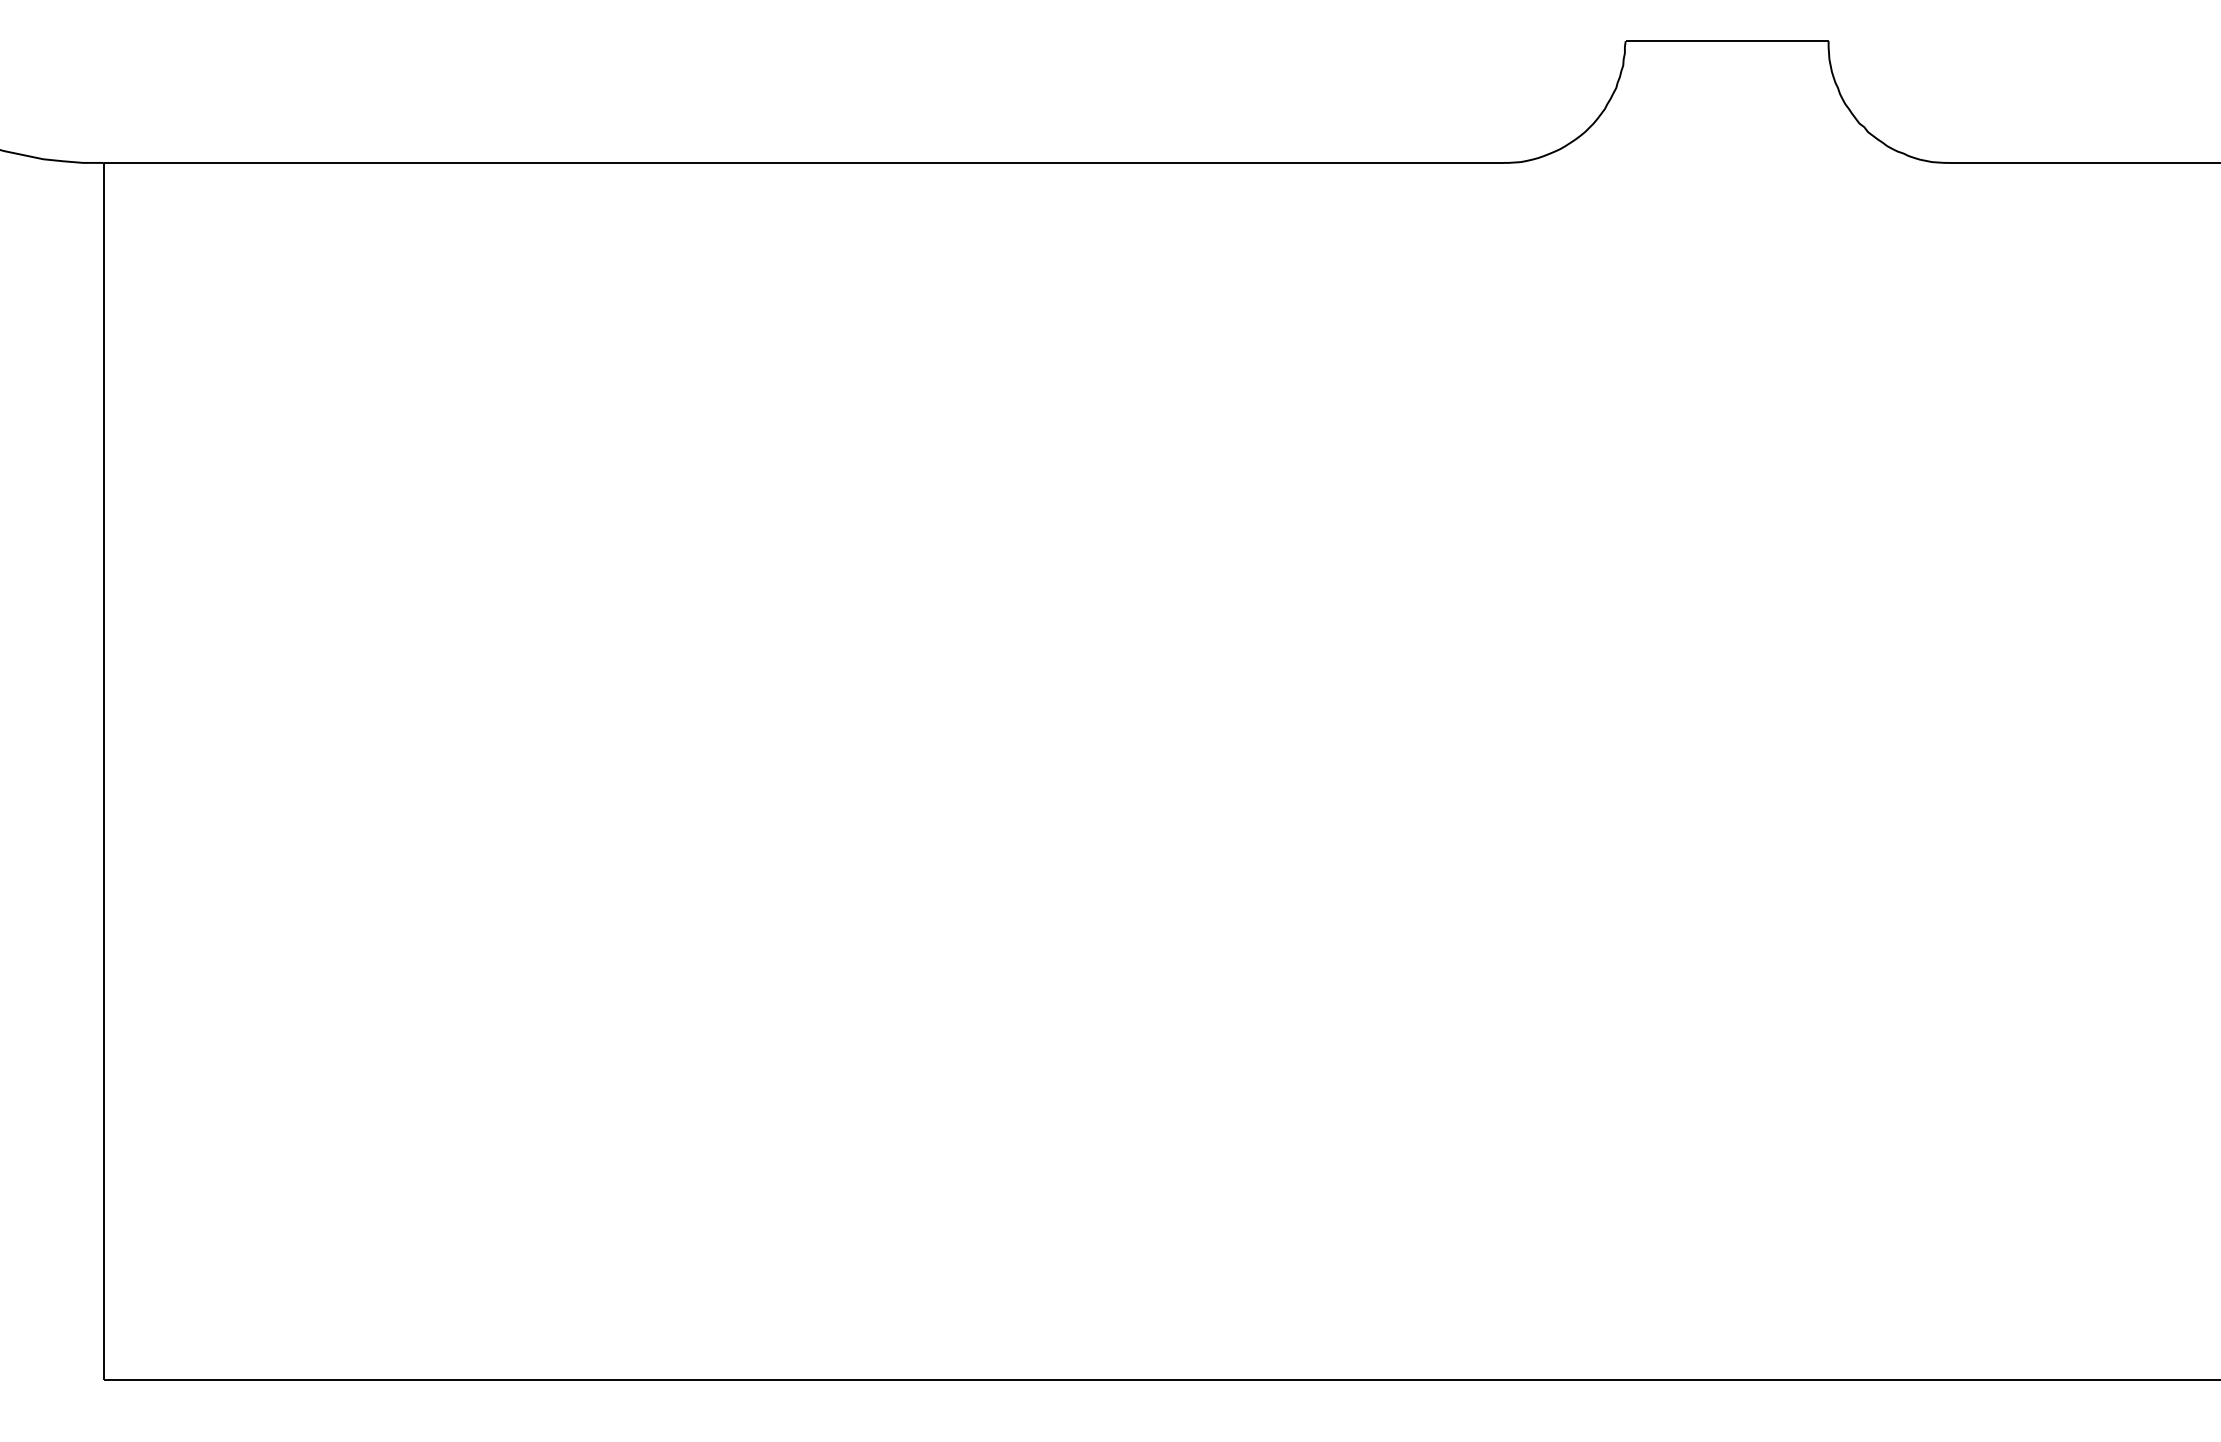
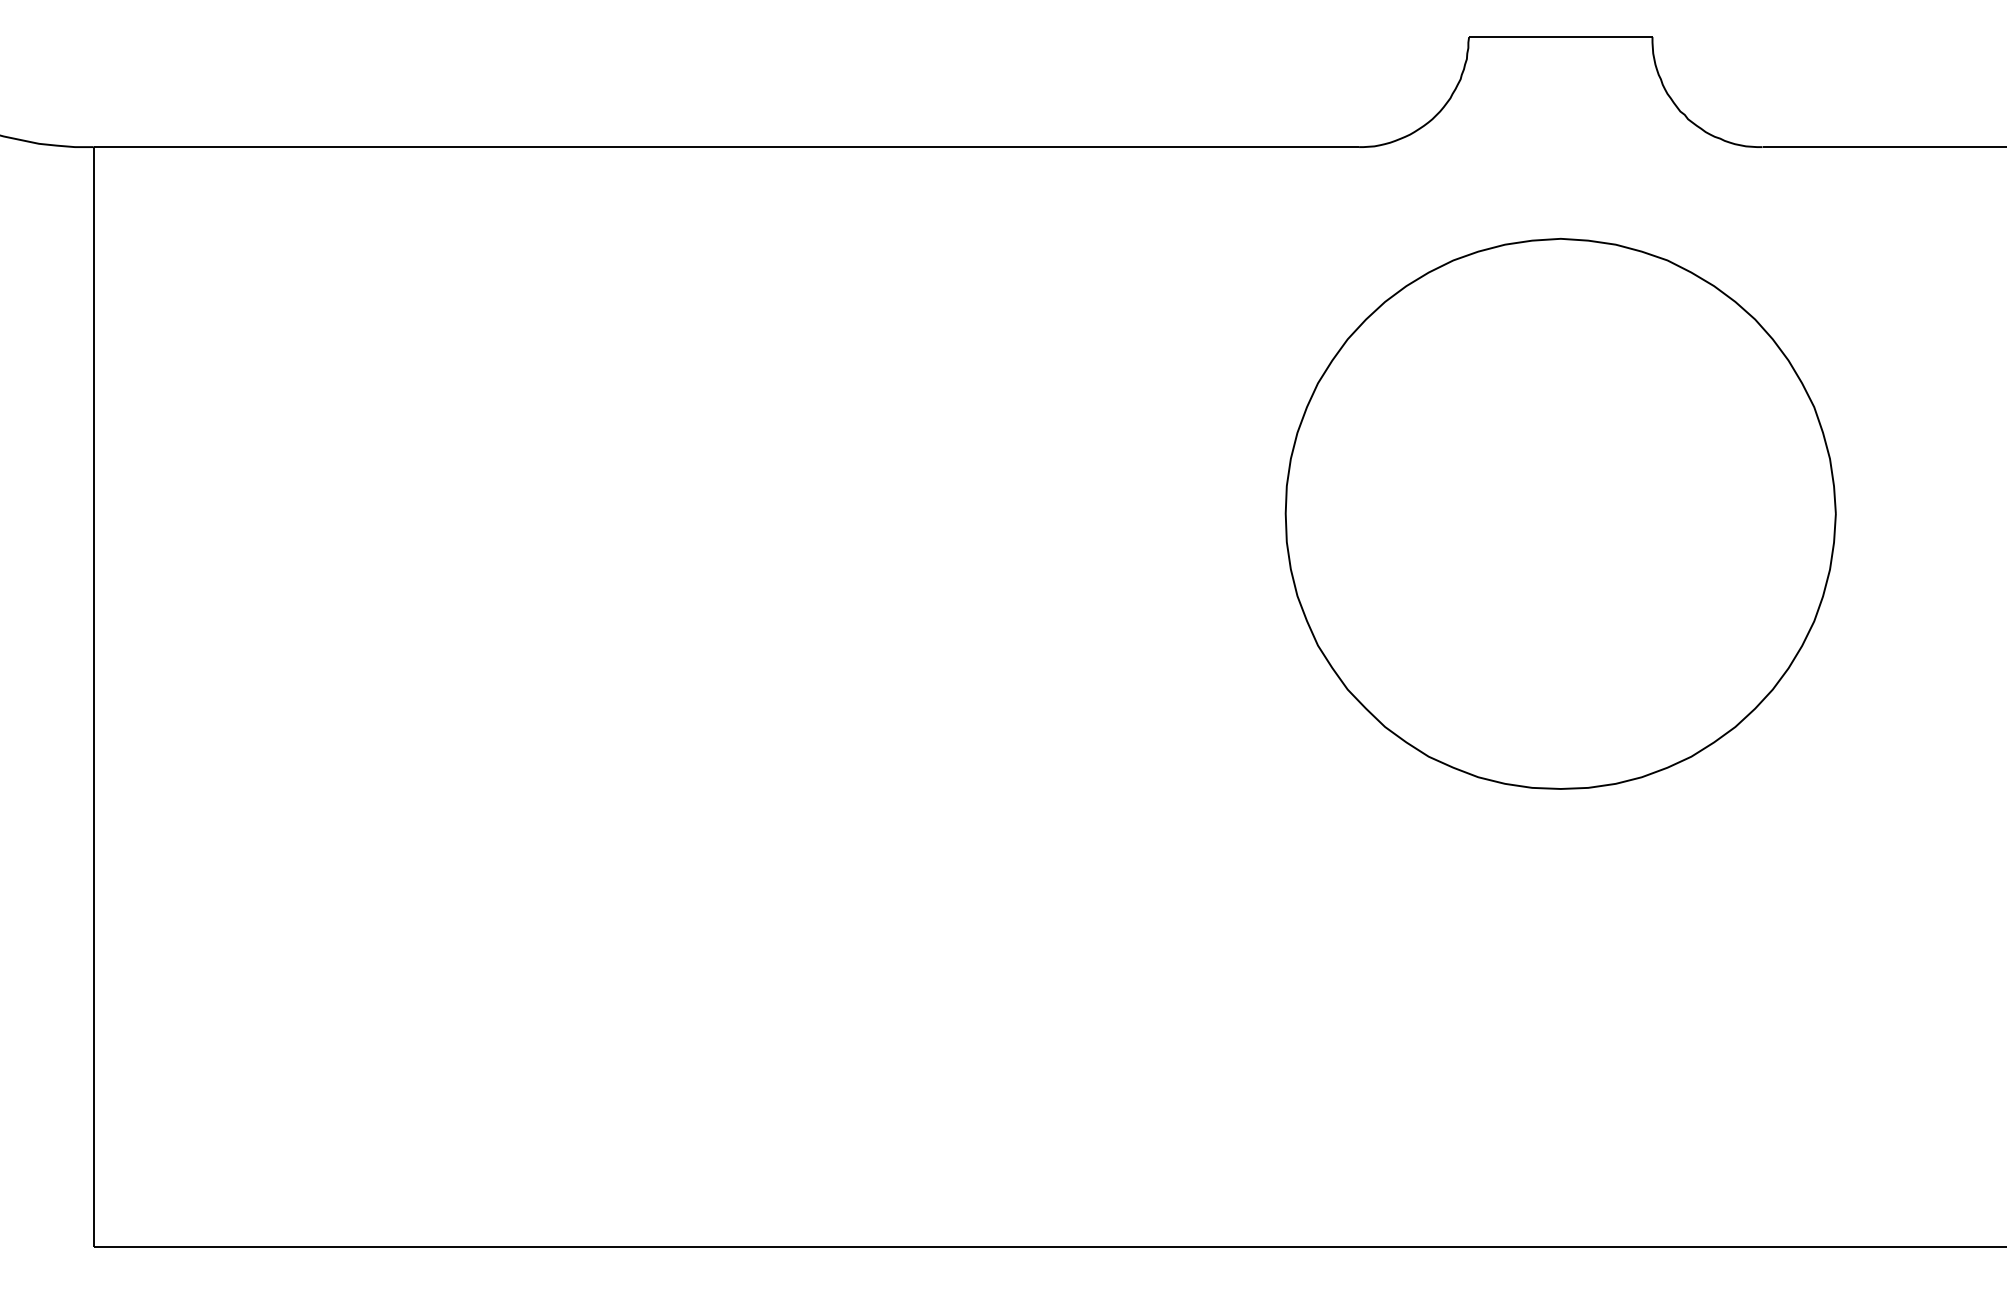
part: (1726, 568) -> (1560, 513), added

